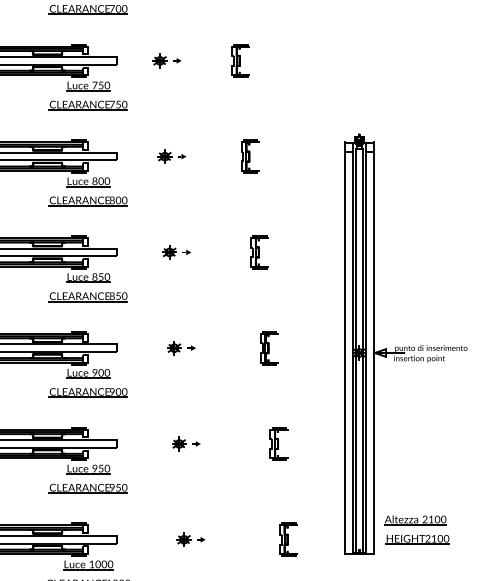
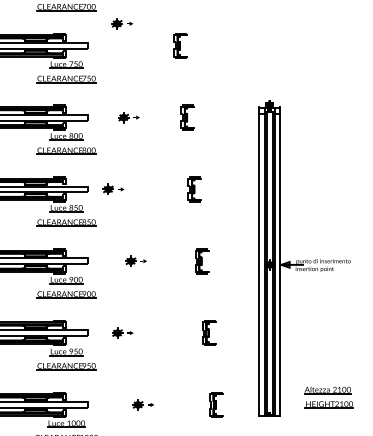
part: (167, 60) -> (122, 23), moved
part: (176, 251) -> (113, 188), moved
part: (185, 443) -> (122, 332), moved
part: (416, 529) -> (328, 397), moved

